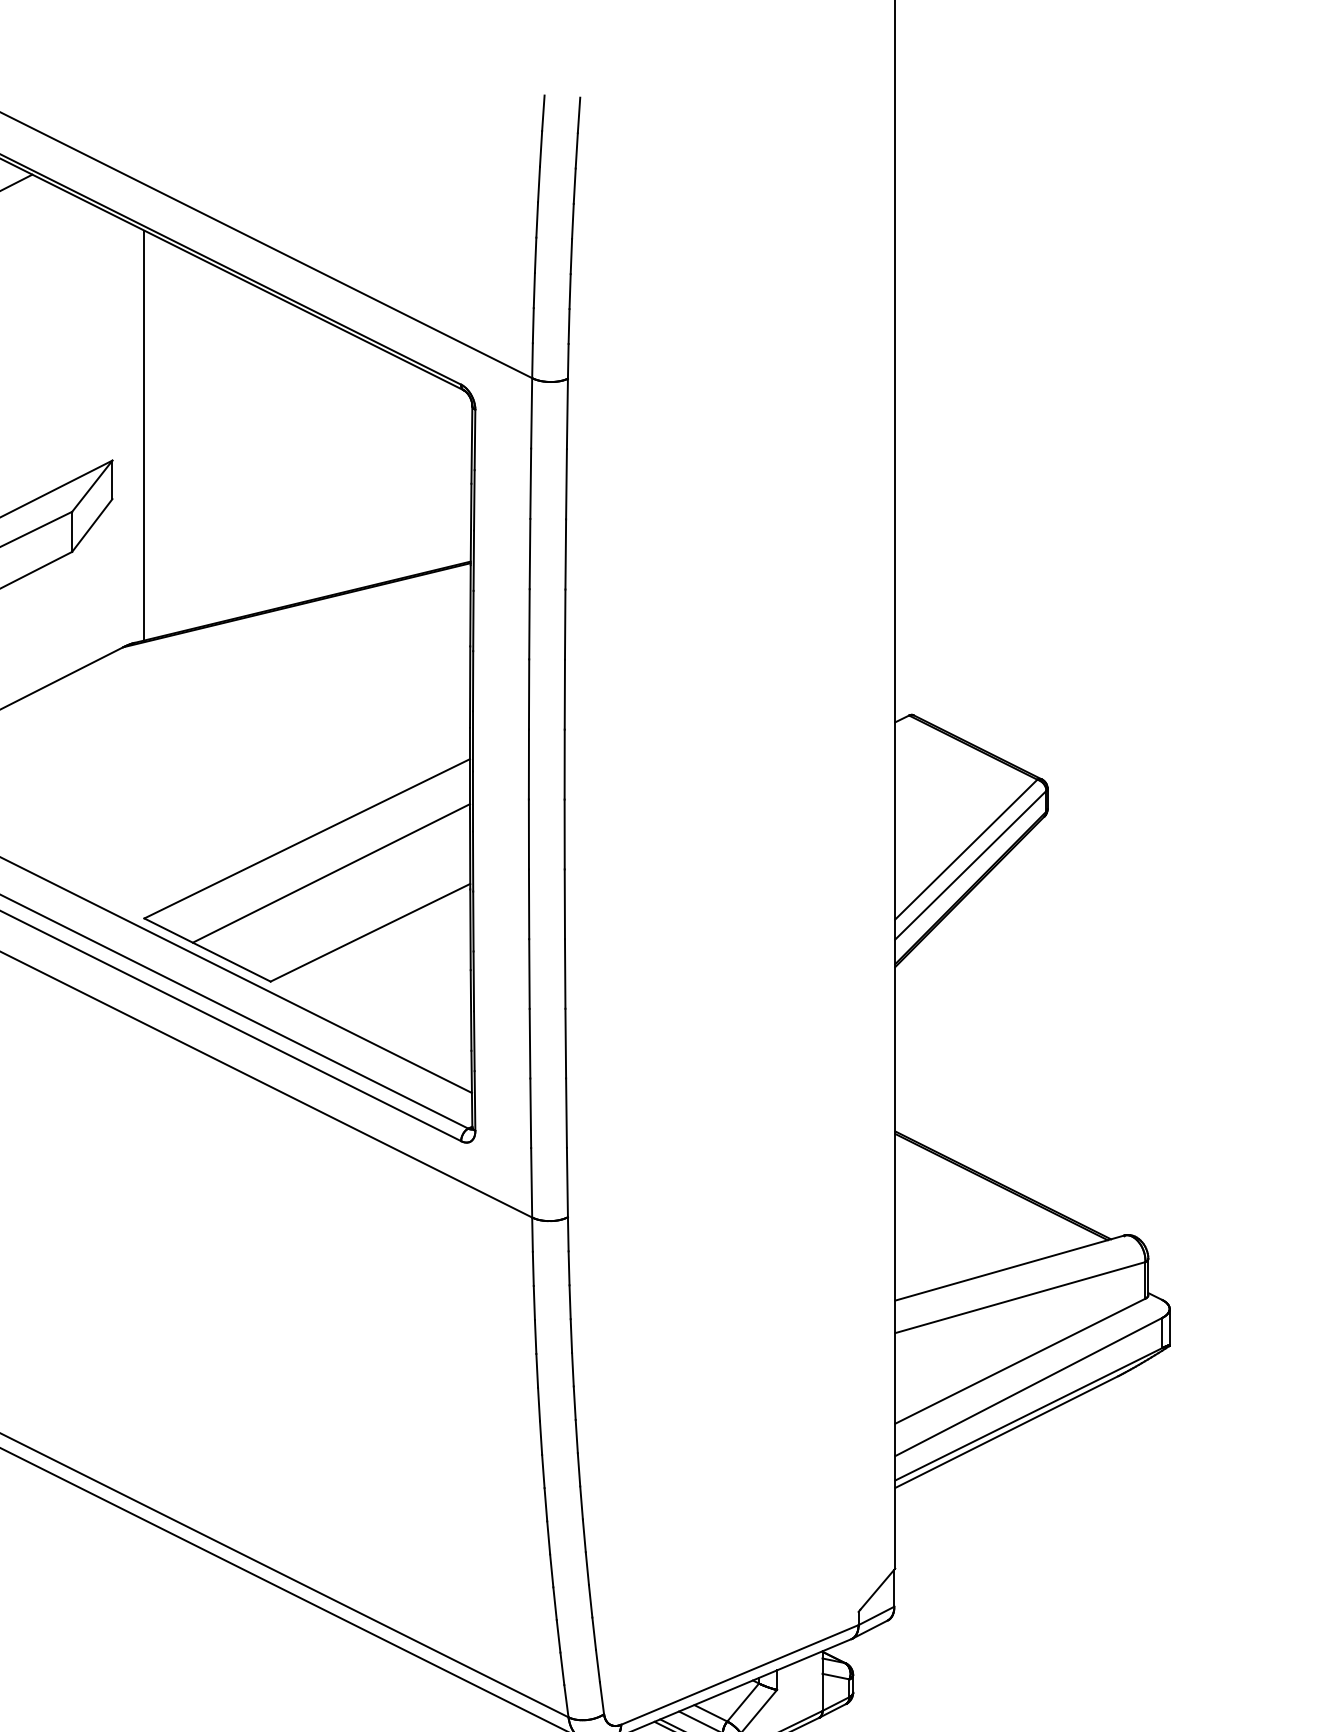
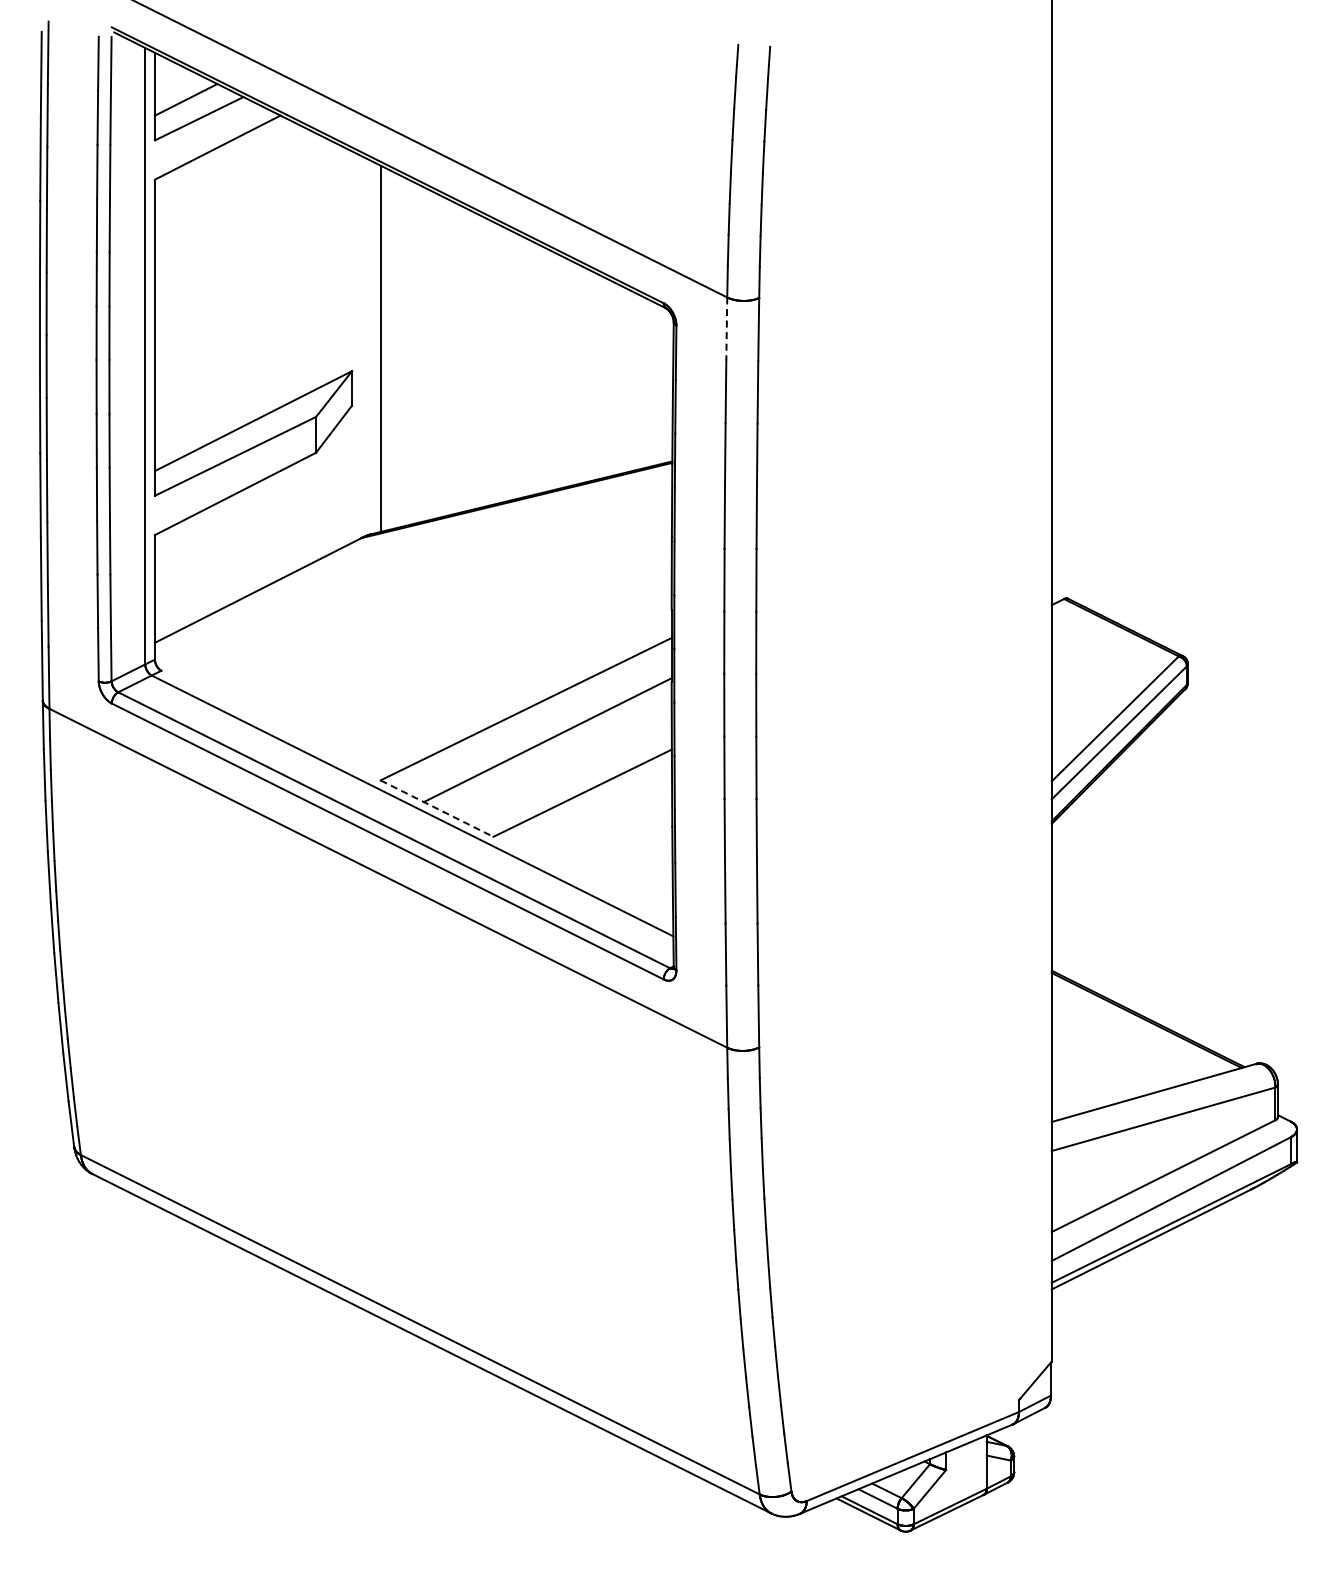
line: (531, 413) -> (726, 329), solid -> dashed
line: (208, 949) -> (437, 808), solid -> dashed

